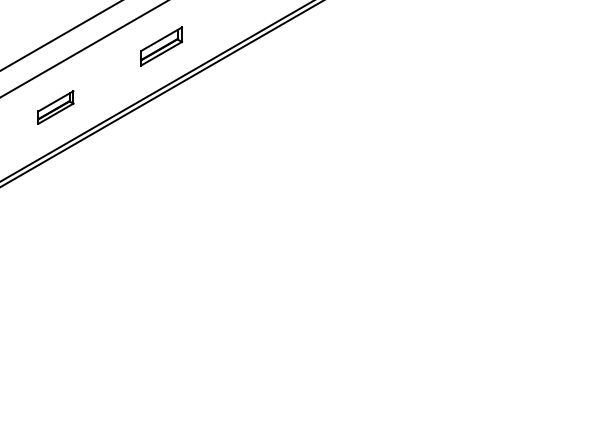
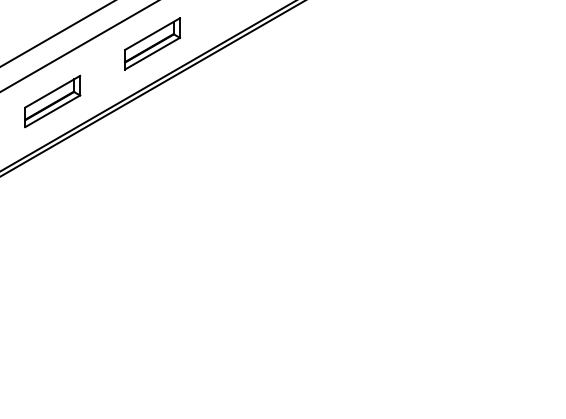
part: (161, 46) -> (152, 43), size x1.43
part: (55, 107) -> (52, 101), size x1.67

